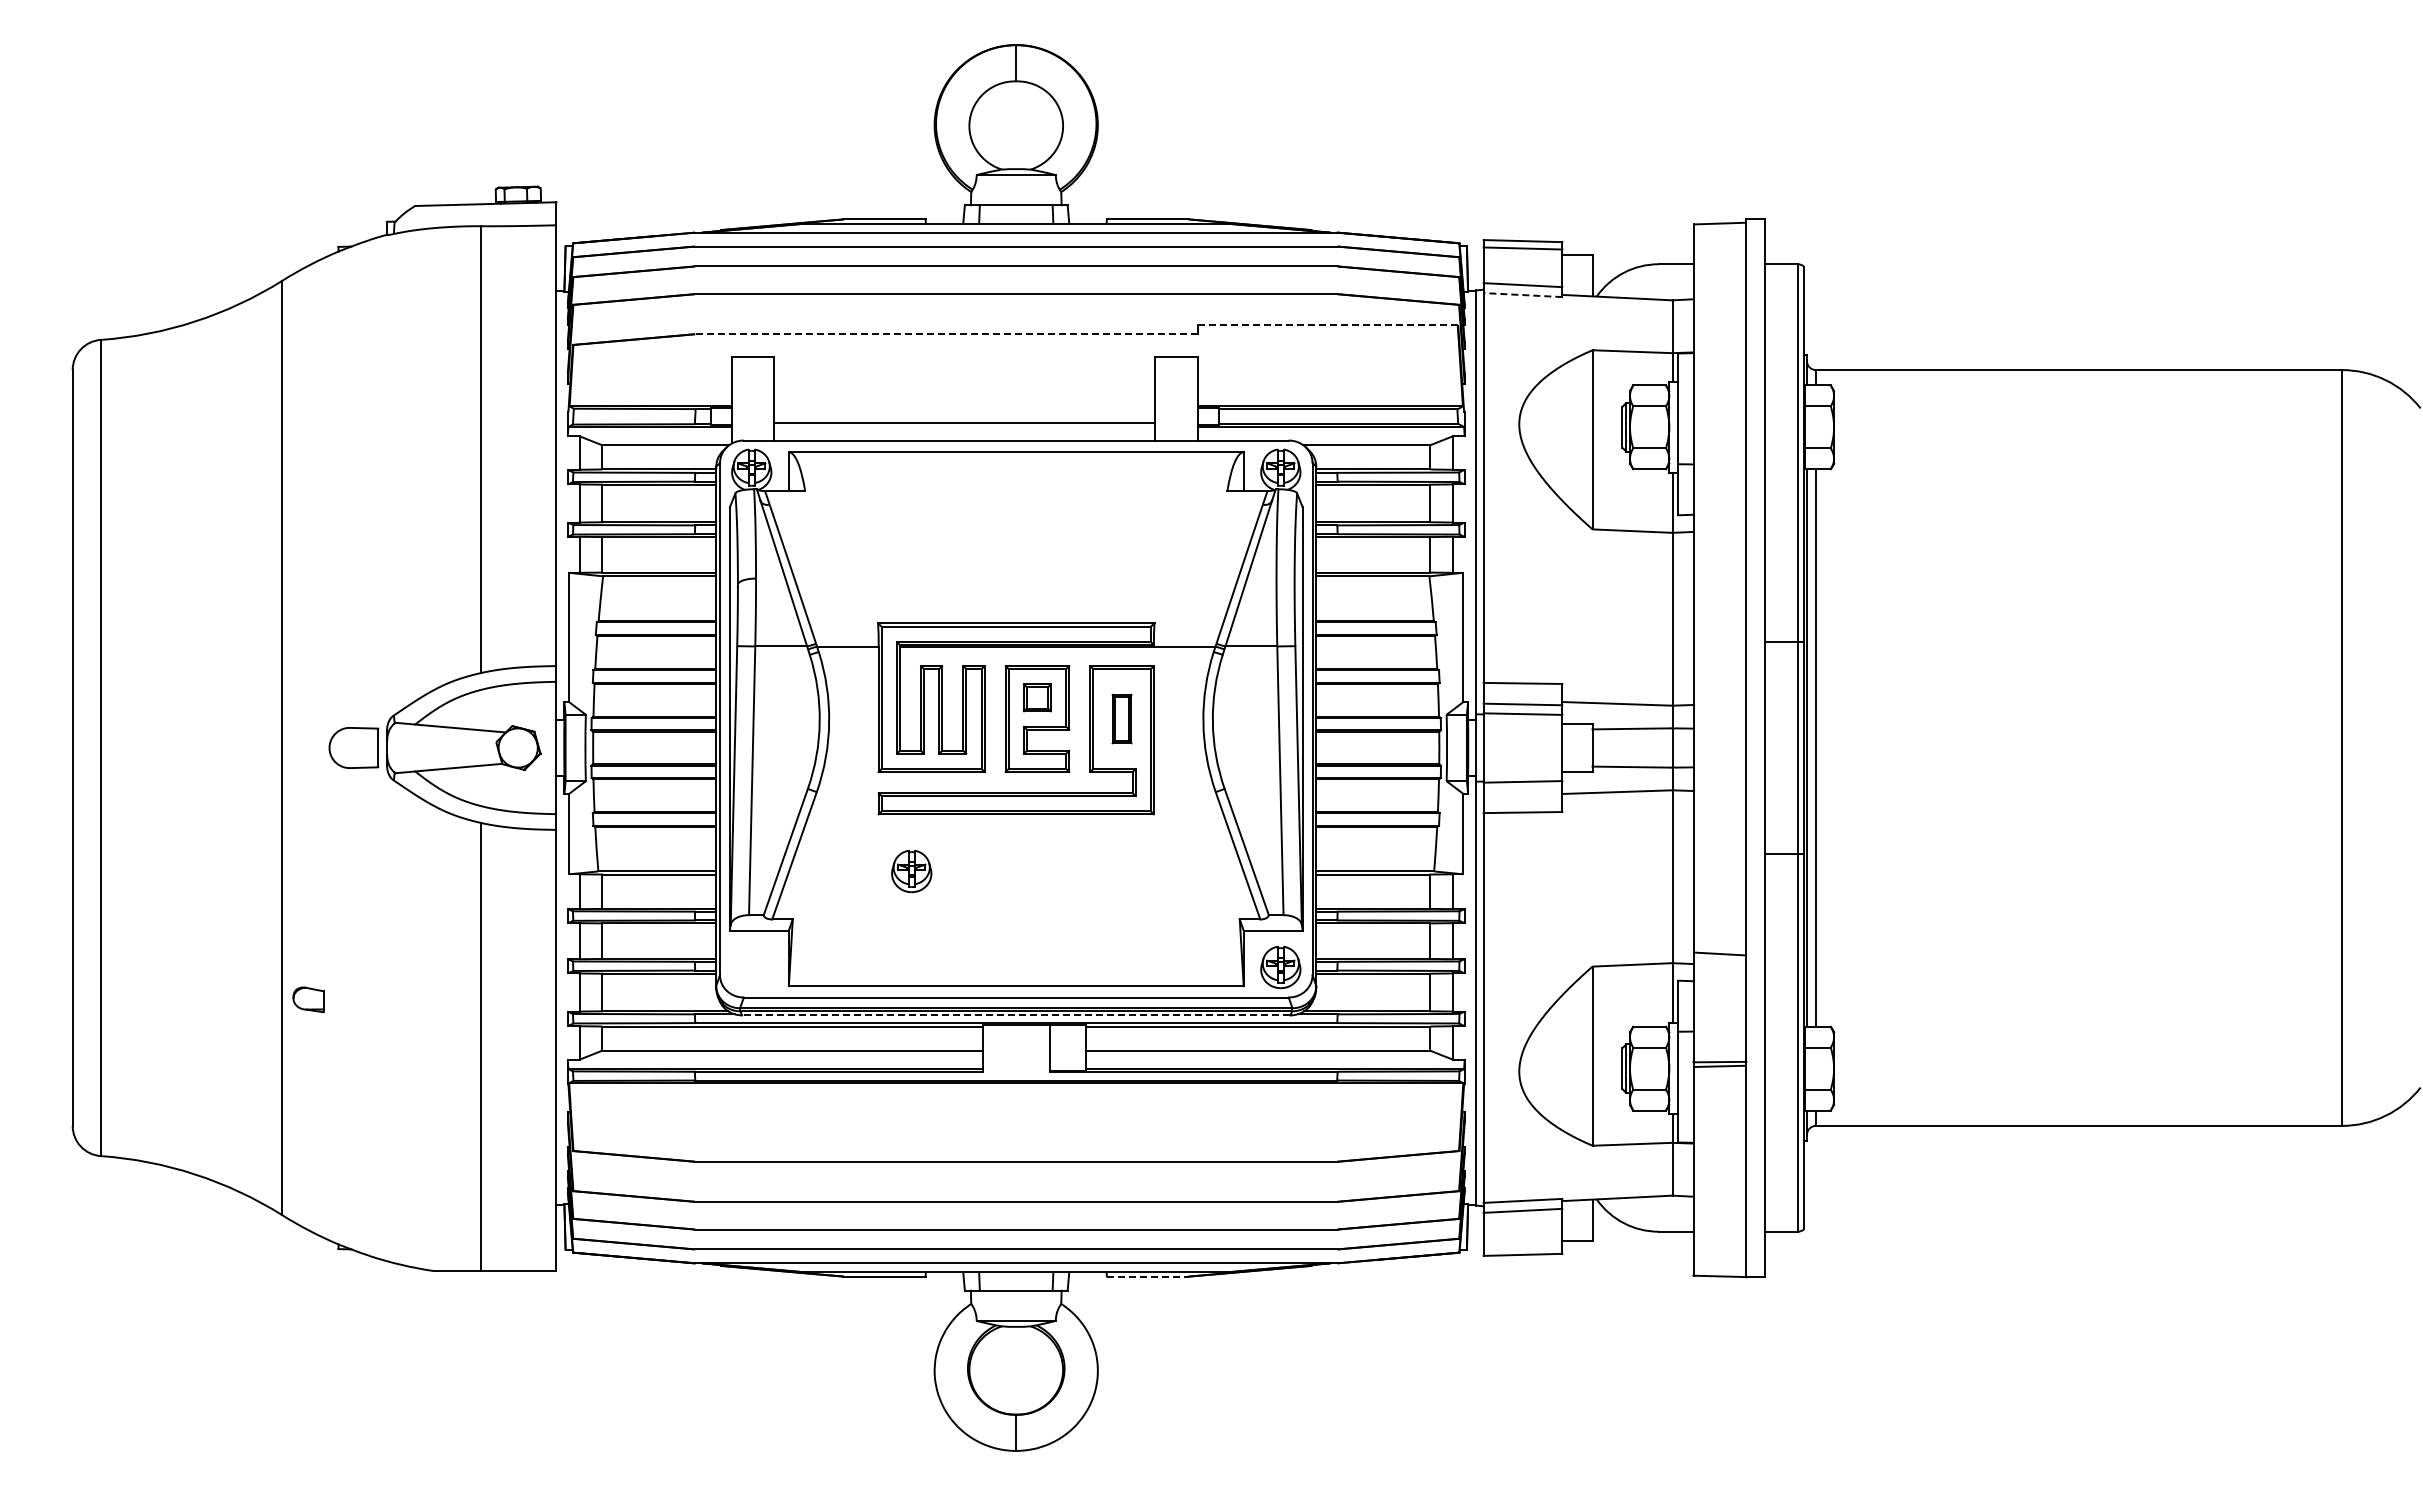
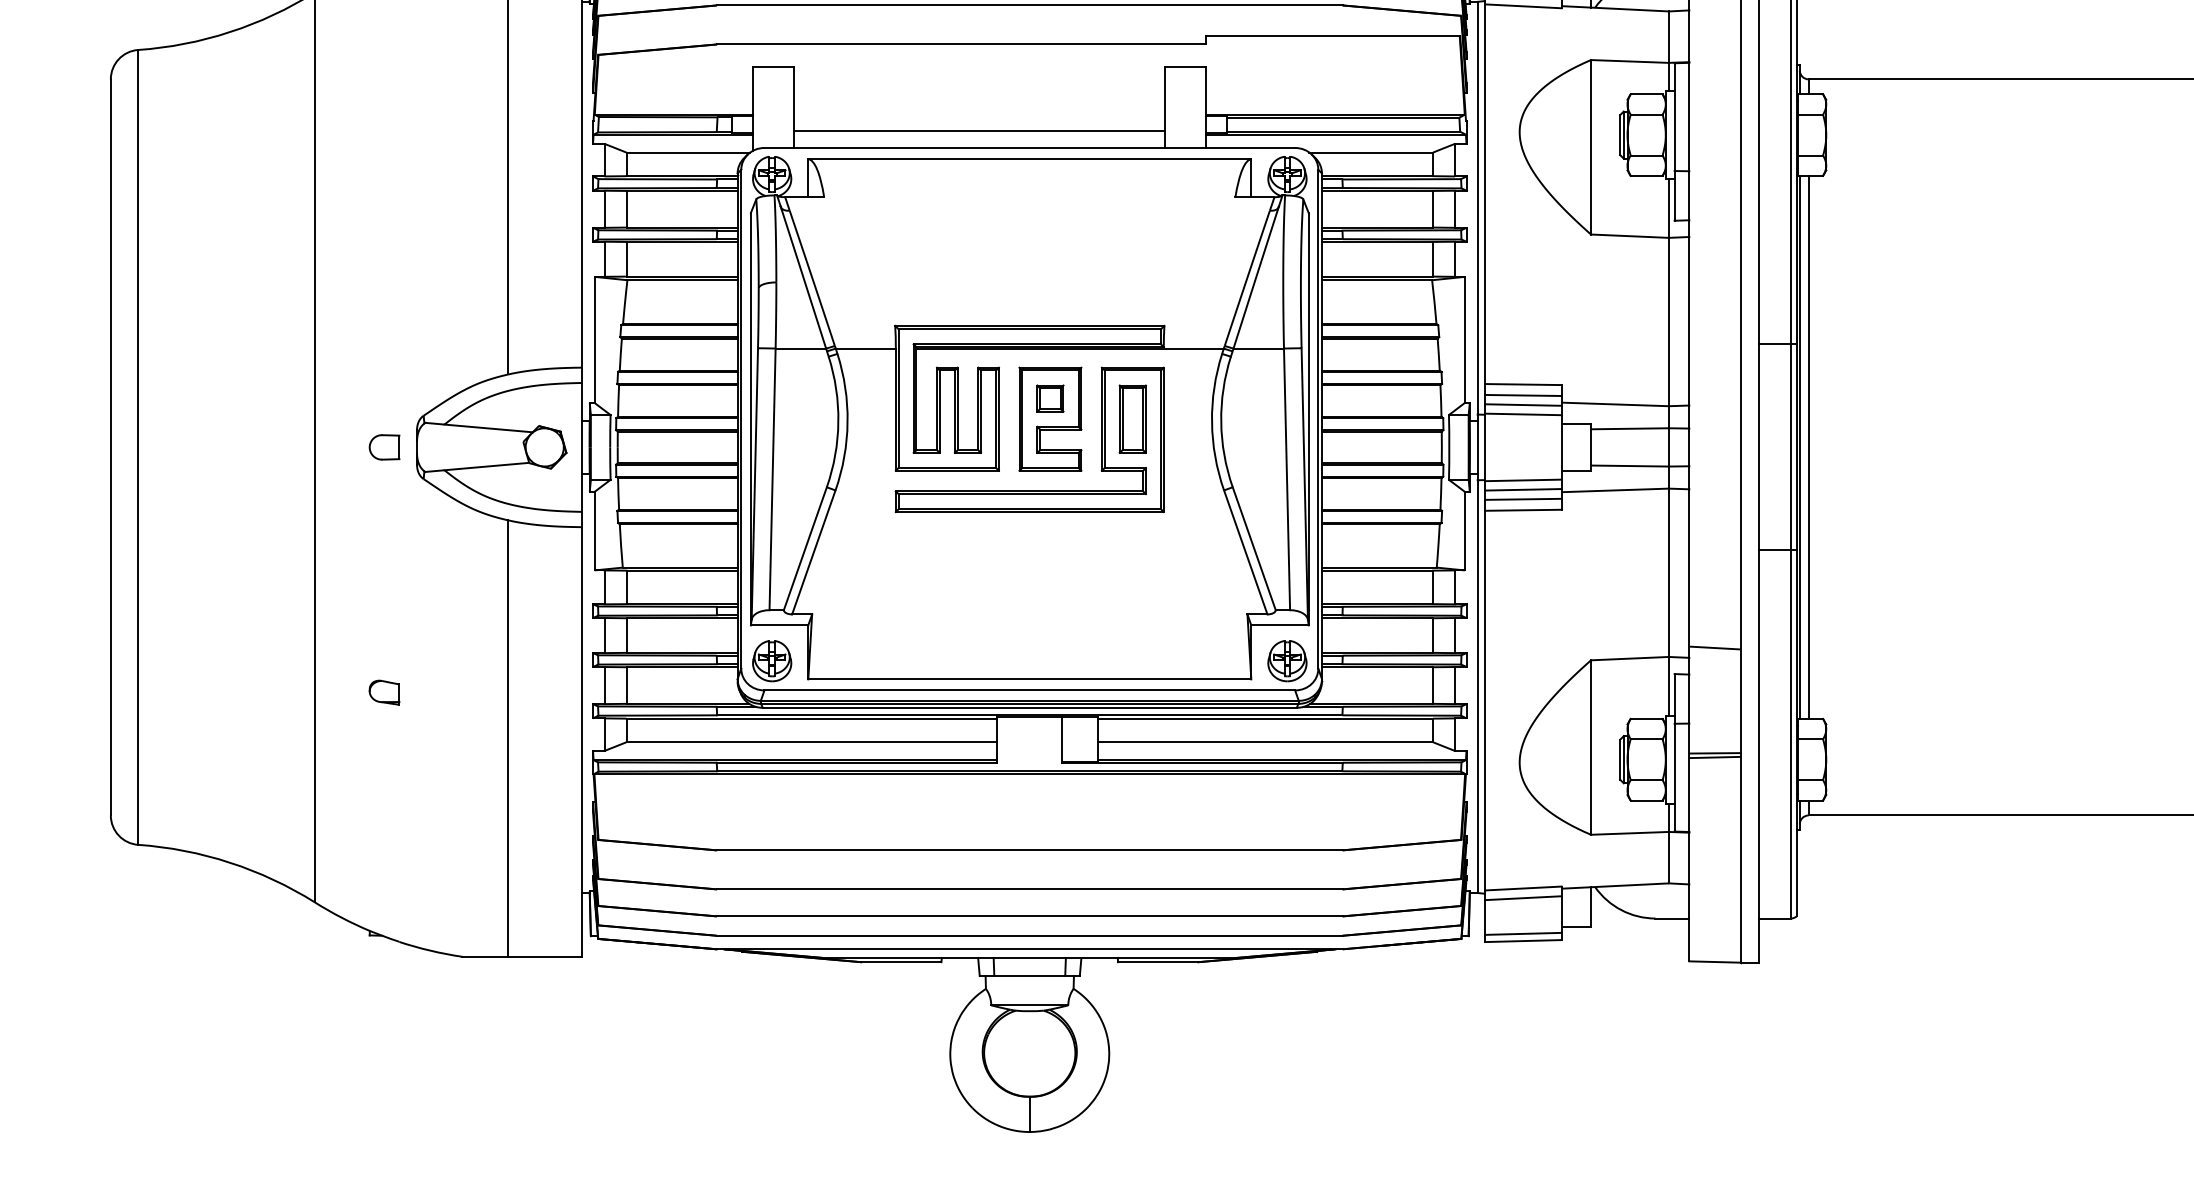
line: (1522, 295) -> (1522, 6), dashed -> solid
line: (1328, 325) -> (1333, 35), dashed -> solid
line: (945, 334) -> (960, 44), dashed -> solid
line: (1522, 694) -> (1522, 395), added
part: (1121, 718) -> (1132, 418), size x1.43
part: (353, 747) -> (384, 446), size x0.62
line: (1522, 791) -> (1522, 489), added
line: (1522, 800) -> (1522, 498), added
part: (911, 871) -> (771, 661), moved
part: (308, 999) -> (384, 692), moved
line: (1015, 1015) -> (1029, 707), dashed -> solid
line: (1522, 1247) -> (1522, 933), added
line: (1148, 1276) -> (1158, 962), dashed -> solid

